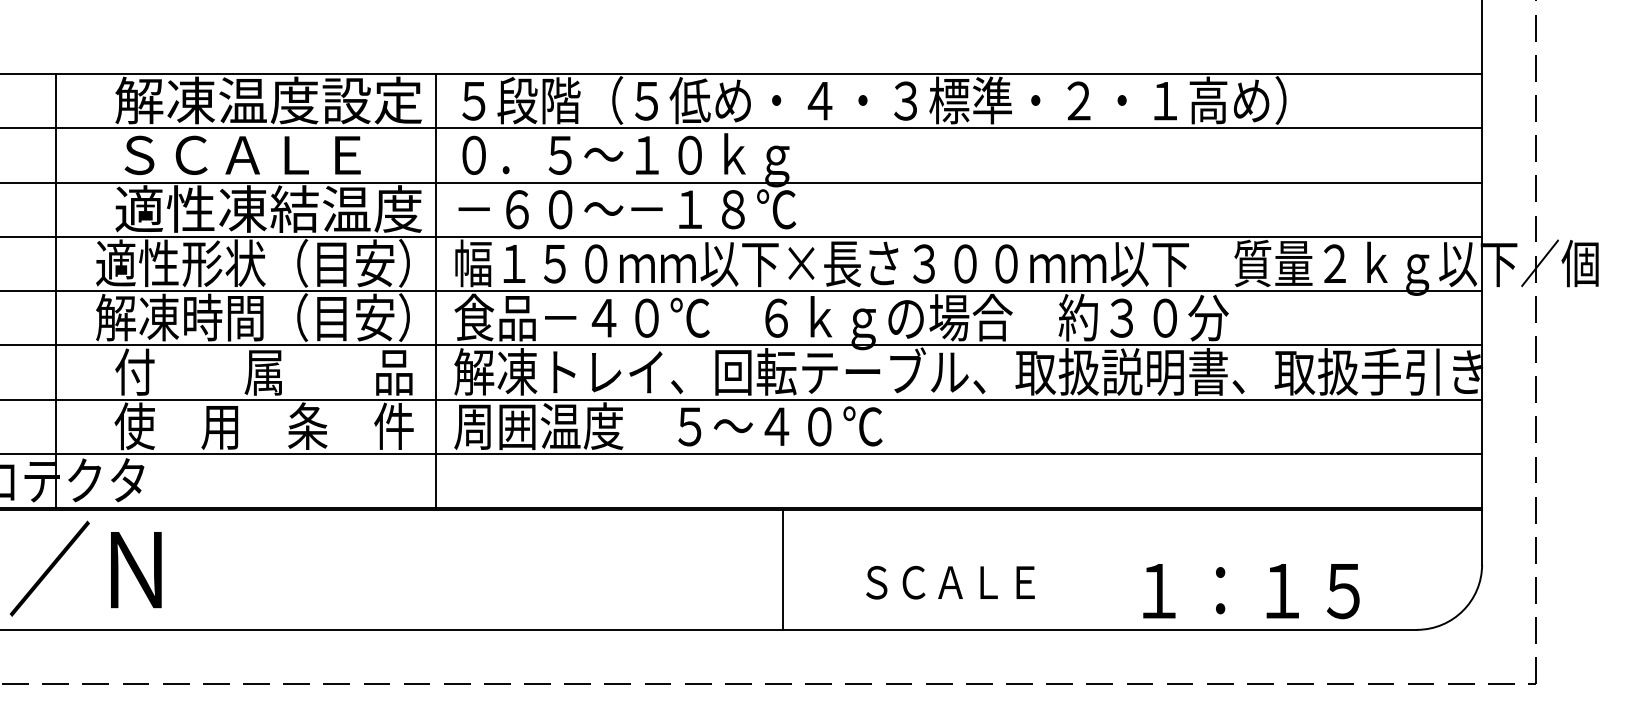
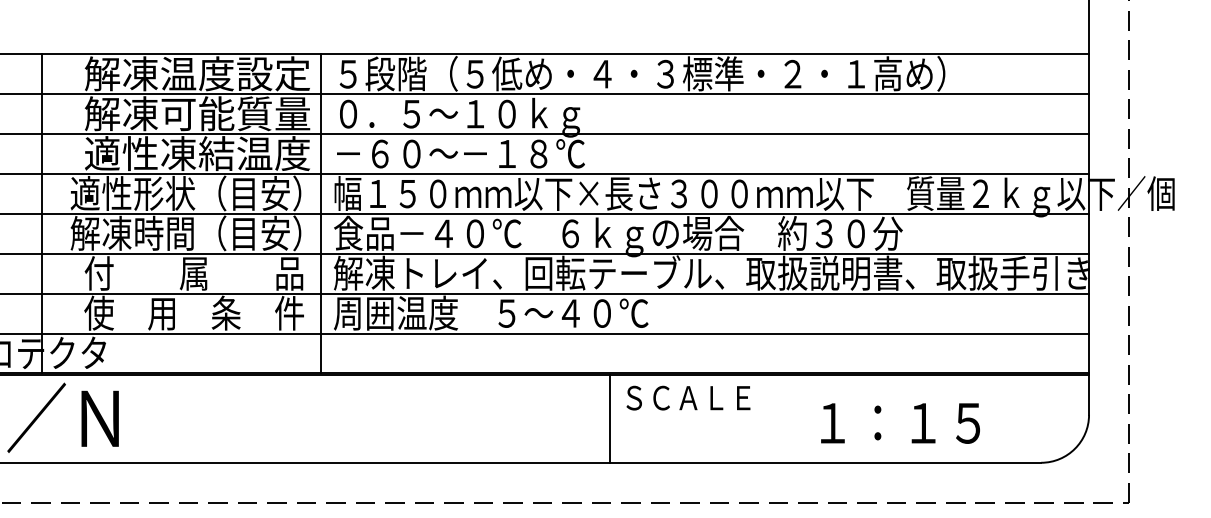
text: (268, 154) -> (197, 113), ＳＣＡＬＥ -> 解凍可能質量
line: (783, 569) -> (610, 418), moved
text: (950, 581) -> (688, 397), moved
text: (1251, 591) -> (900, 423), moved

